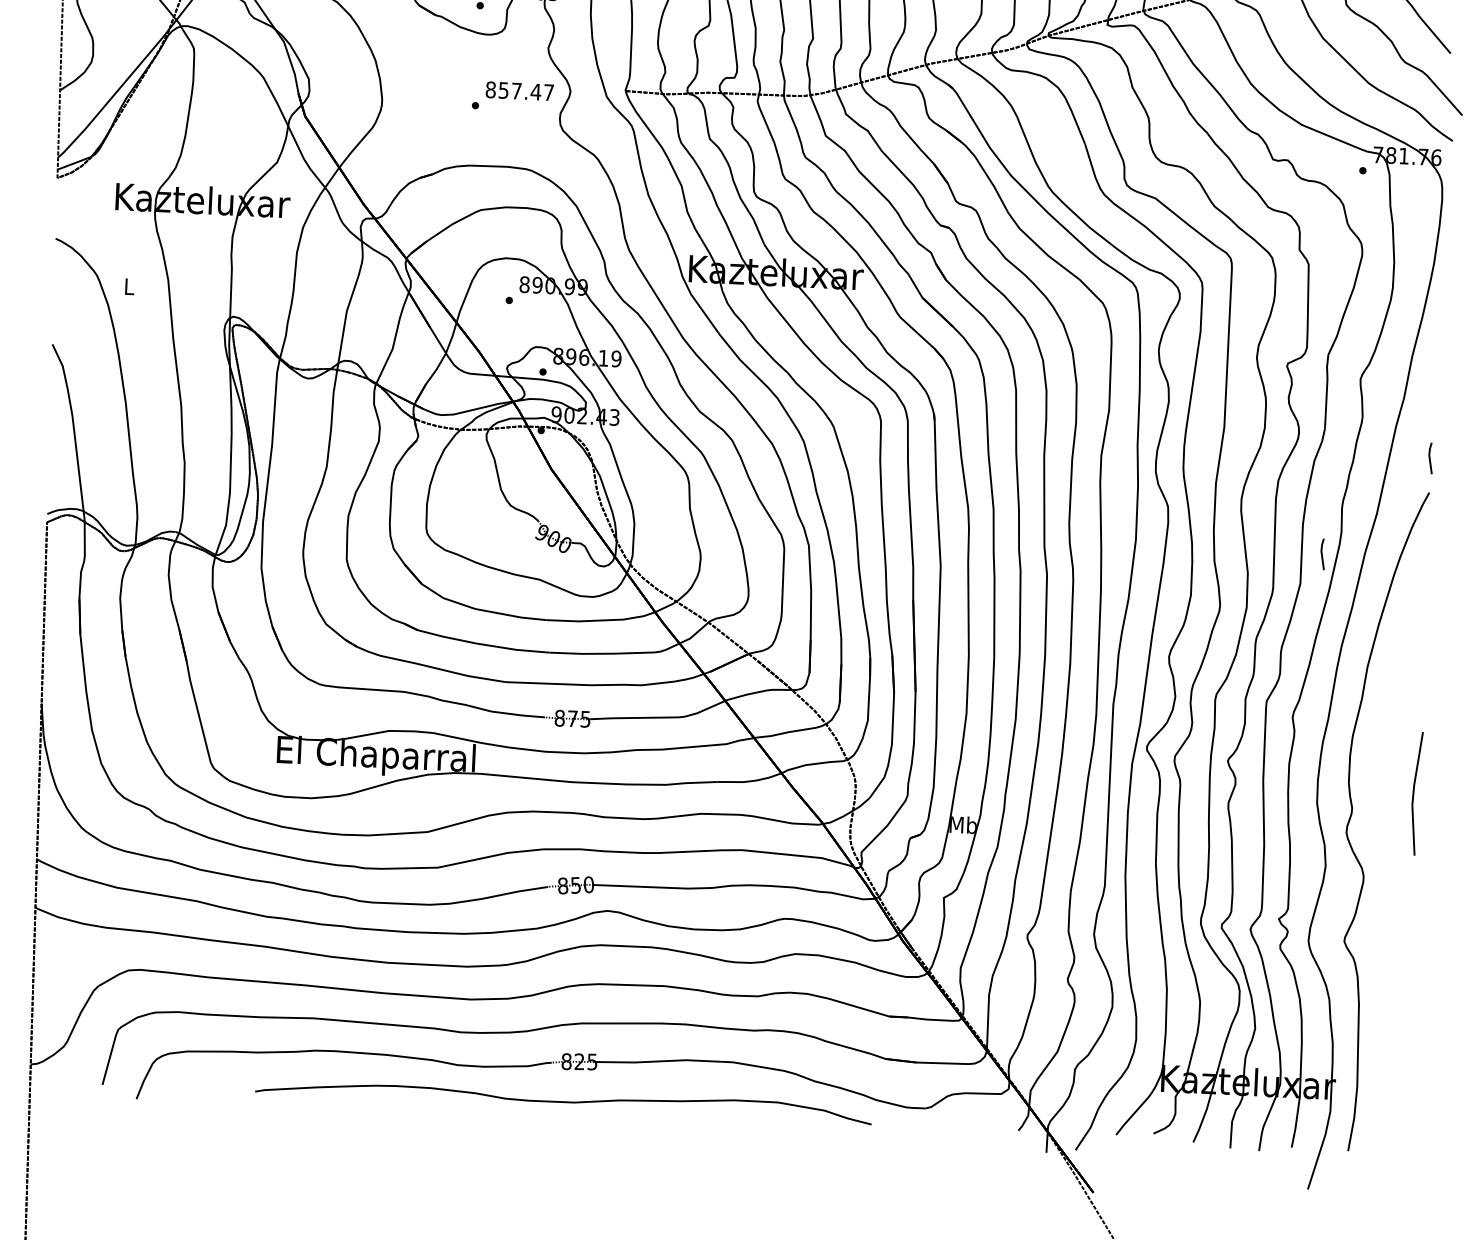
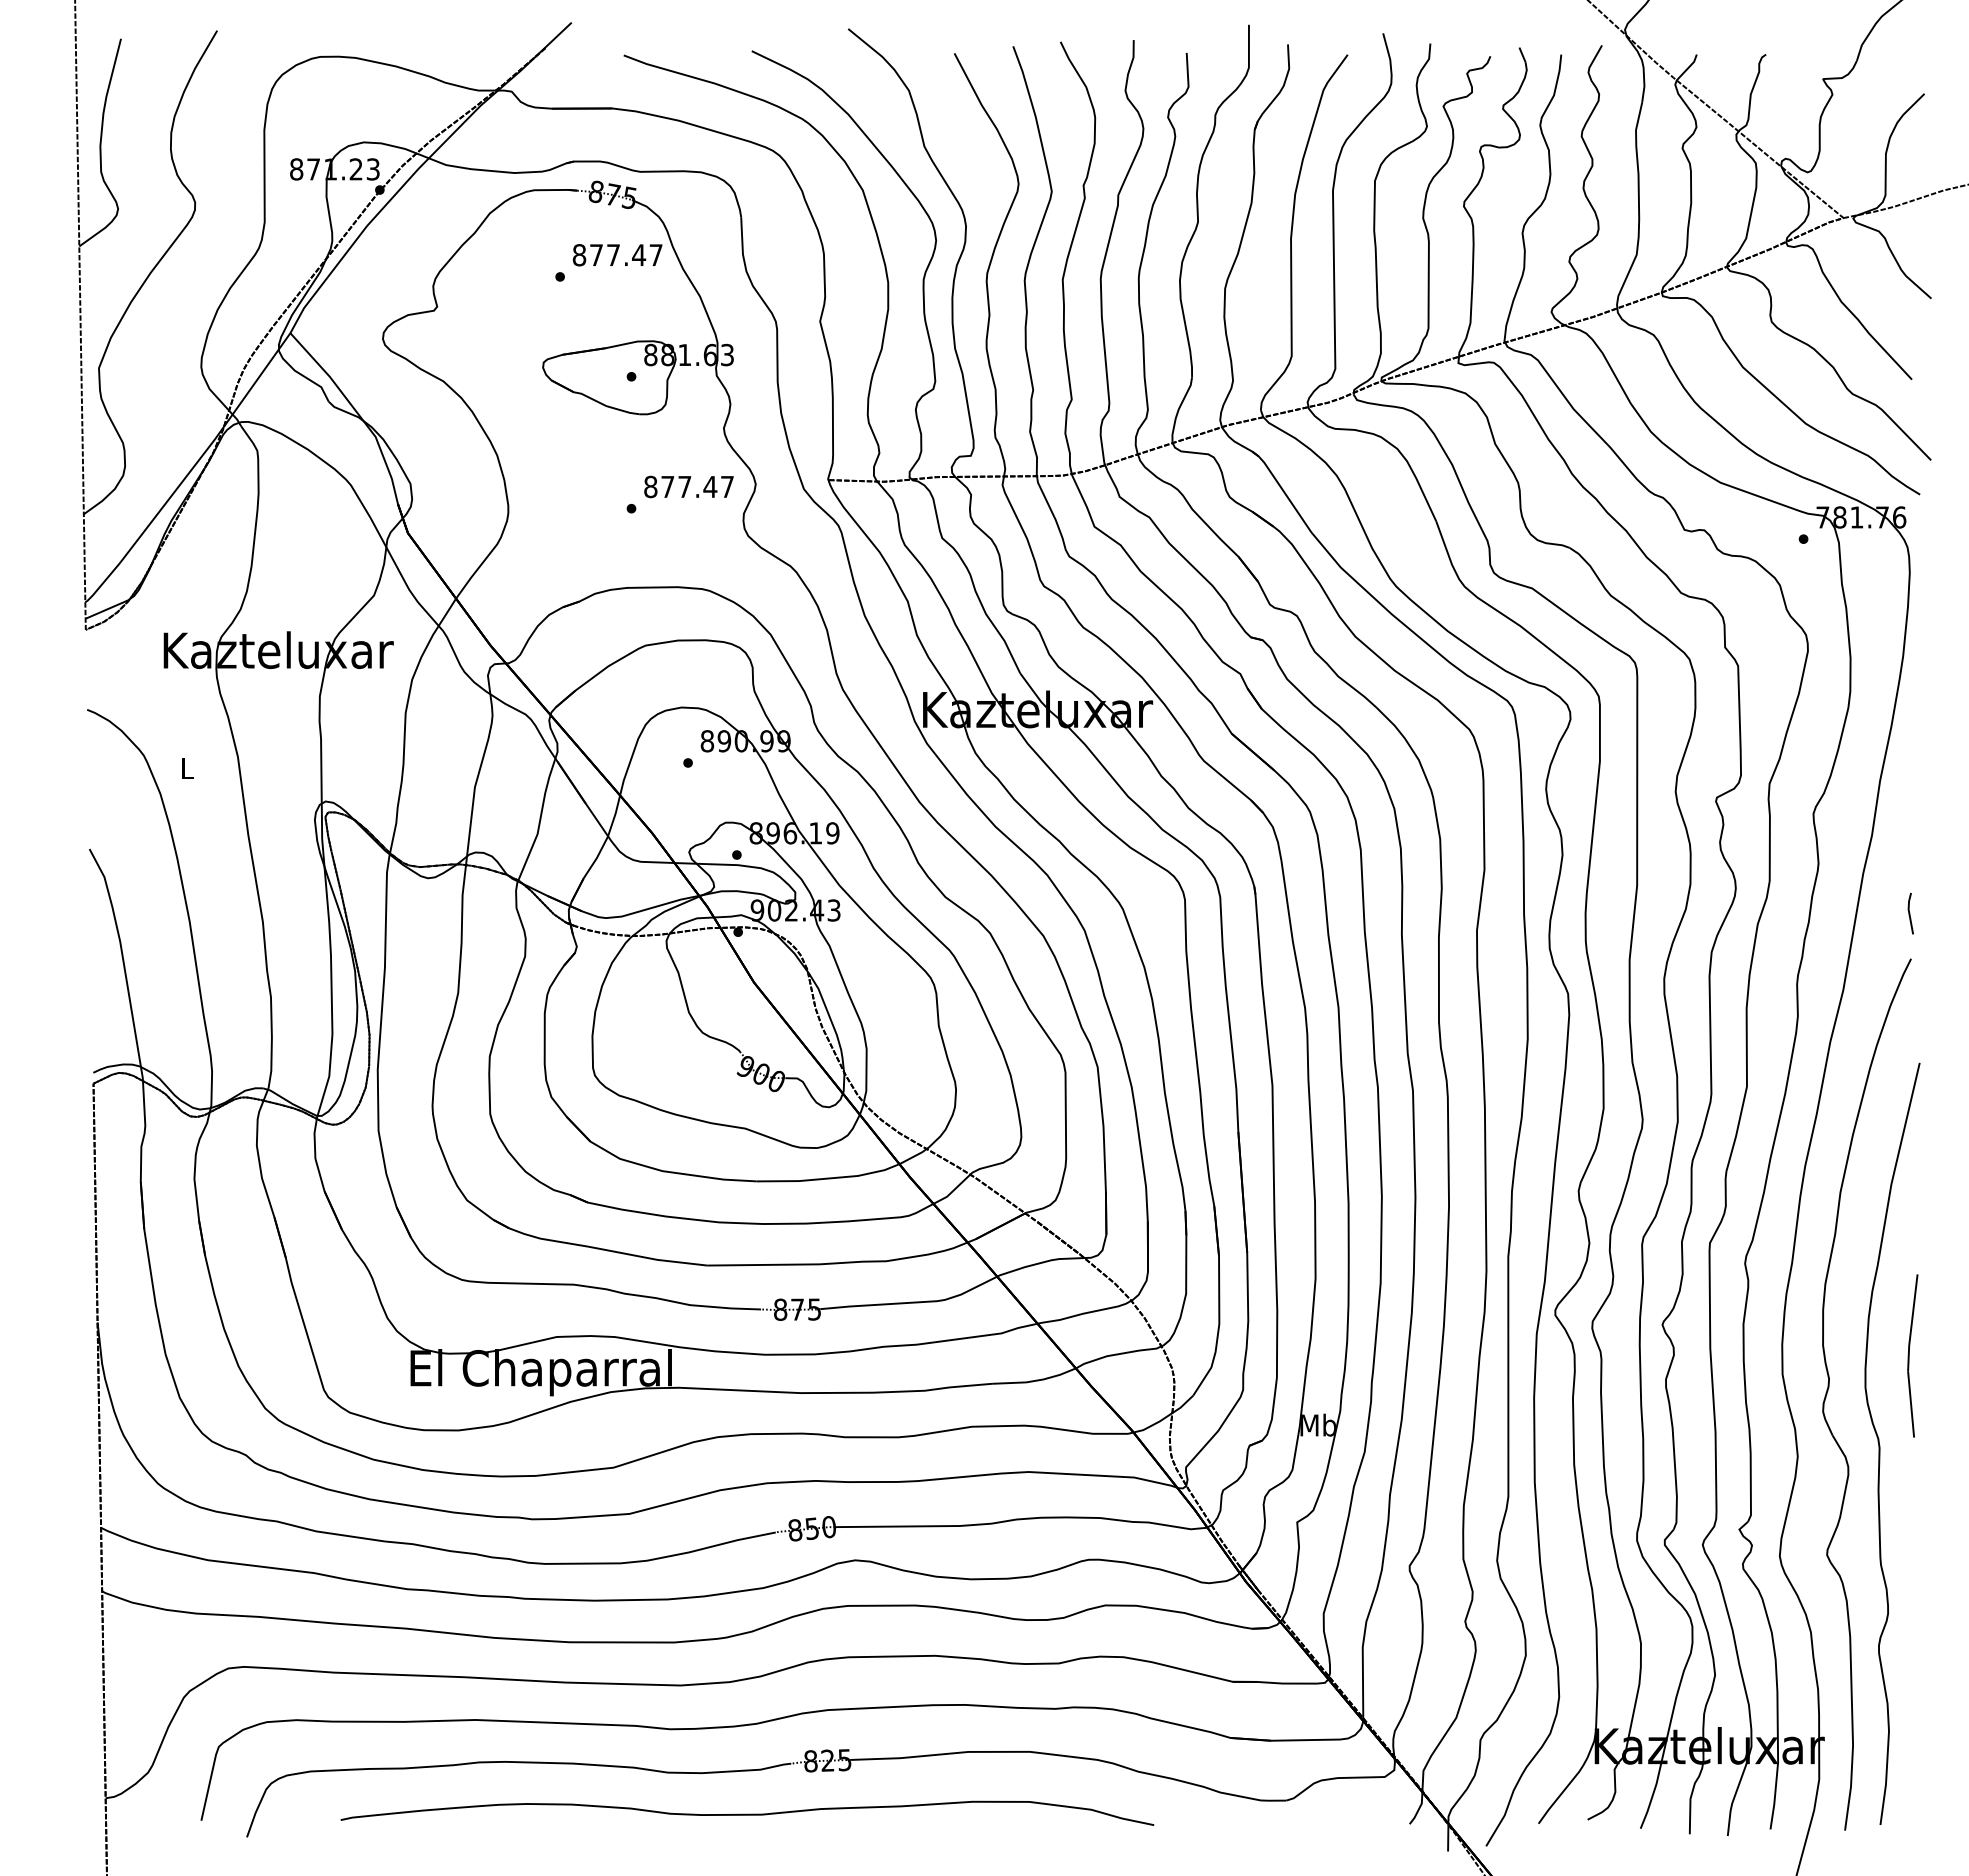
text: (503, 90) -> (667, 487), 857.47 -> 877.47
line: (1322, 554) -> (1774, 1046), removed
curve: (1388, 860) -> (1880, 1445), added
curve: (563, 1101) -> (747, 1813), moved

